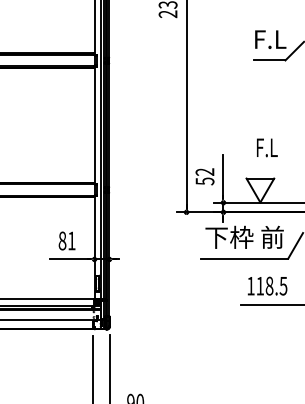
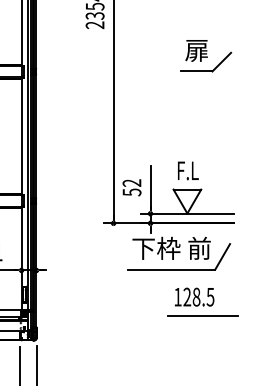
text: (270, 39) -> (197, 50), F.L -> 扉
text: (267, 147) -> (188, 170), moved
text: (260, 285) -> (187, 296), 118.5 -> 128.5

